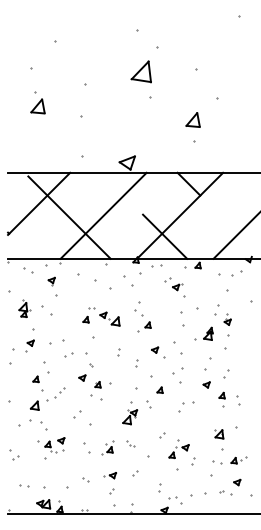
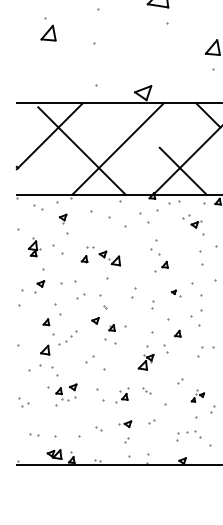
part: (101, 316) -> (100, 255), moved
part: (118, 352) -> (133, 293), size x1.6
part: (158, 352) -> (176, 293), size x0.6
part: (178, 448) -> (197, 395), size x0.6
part: (175, 500) -> (194, 434), moved

